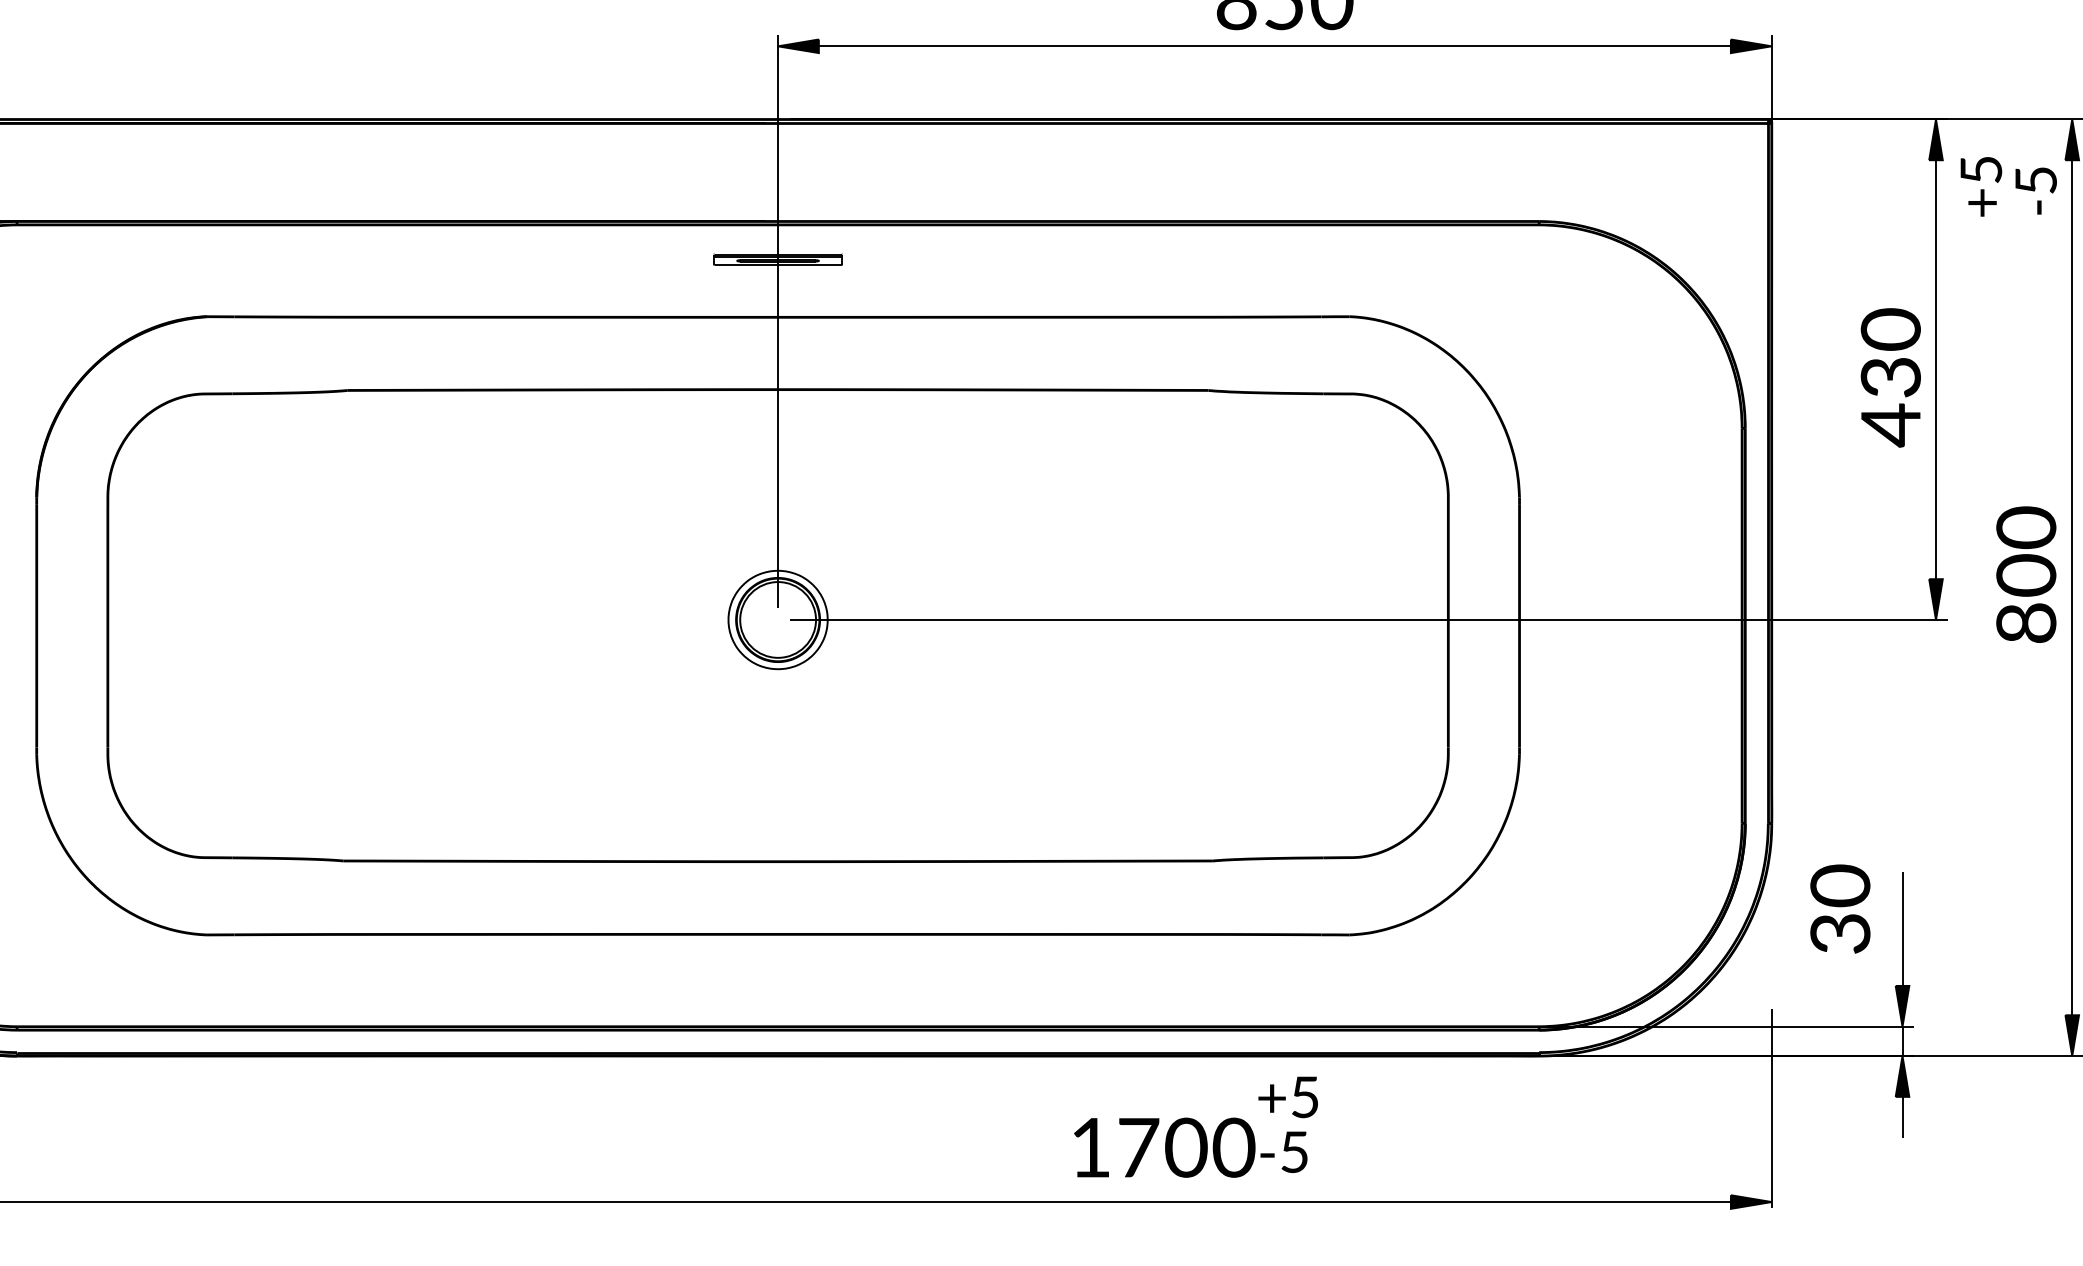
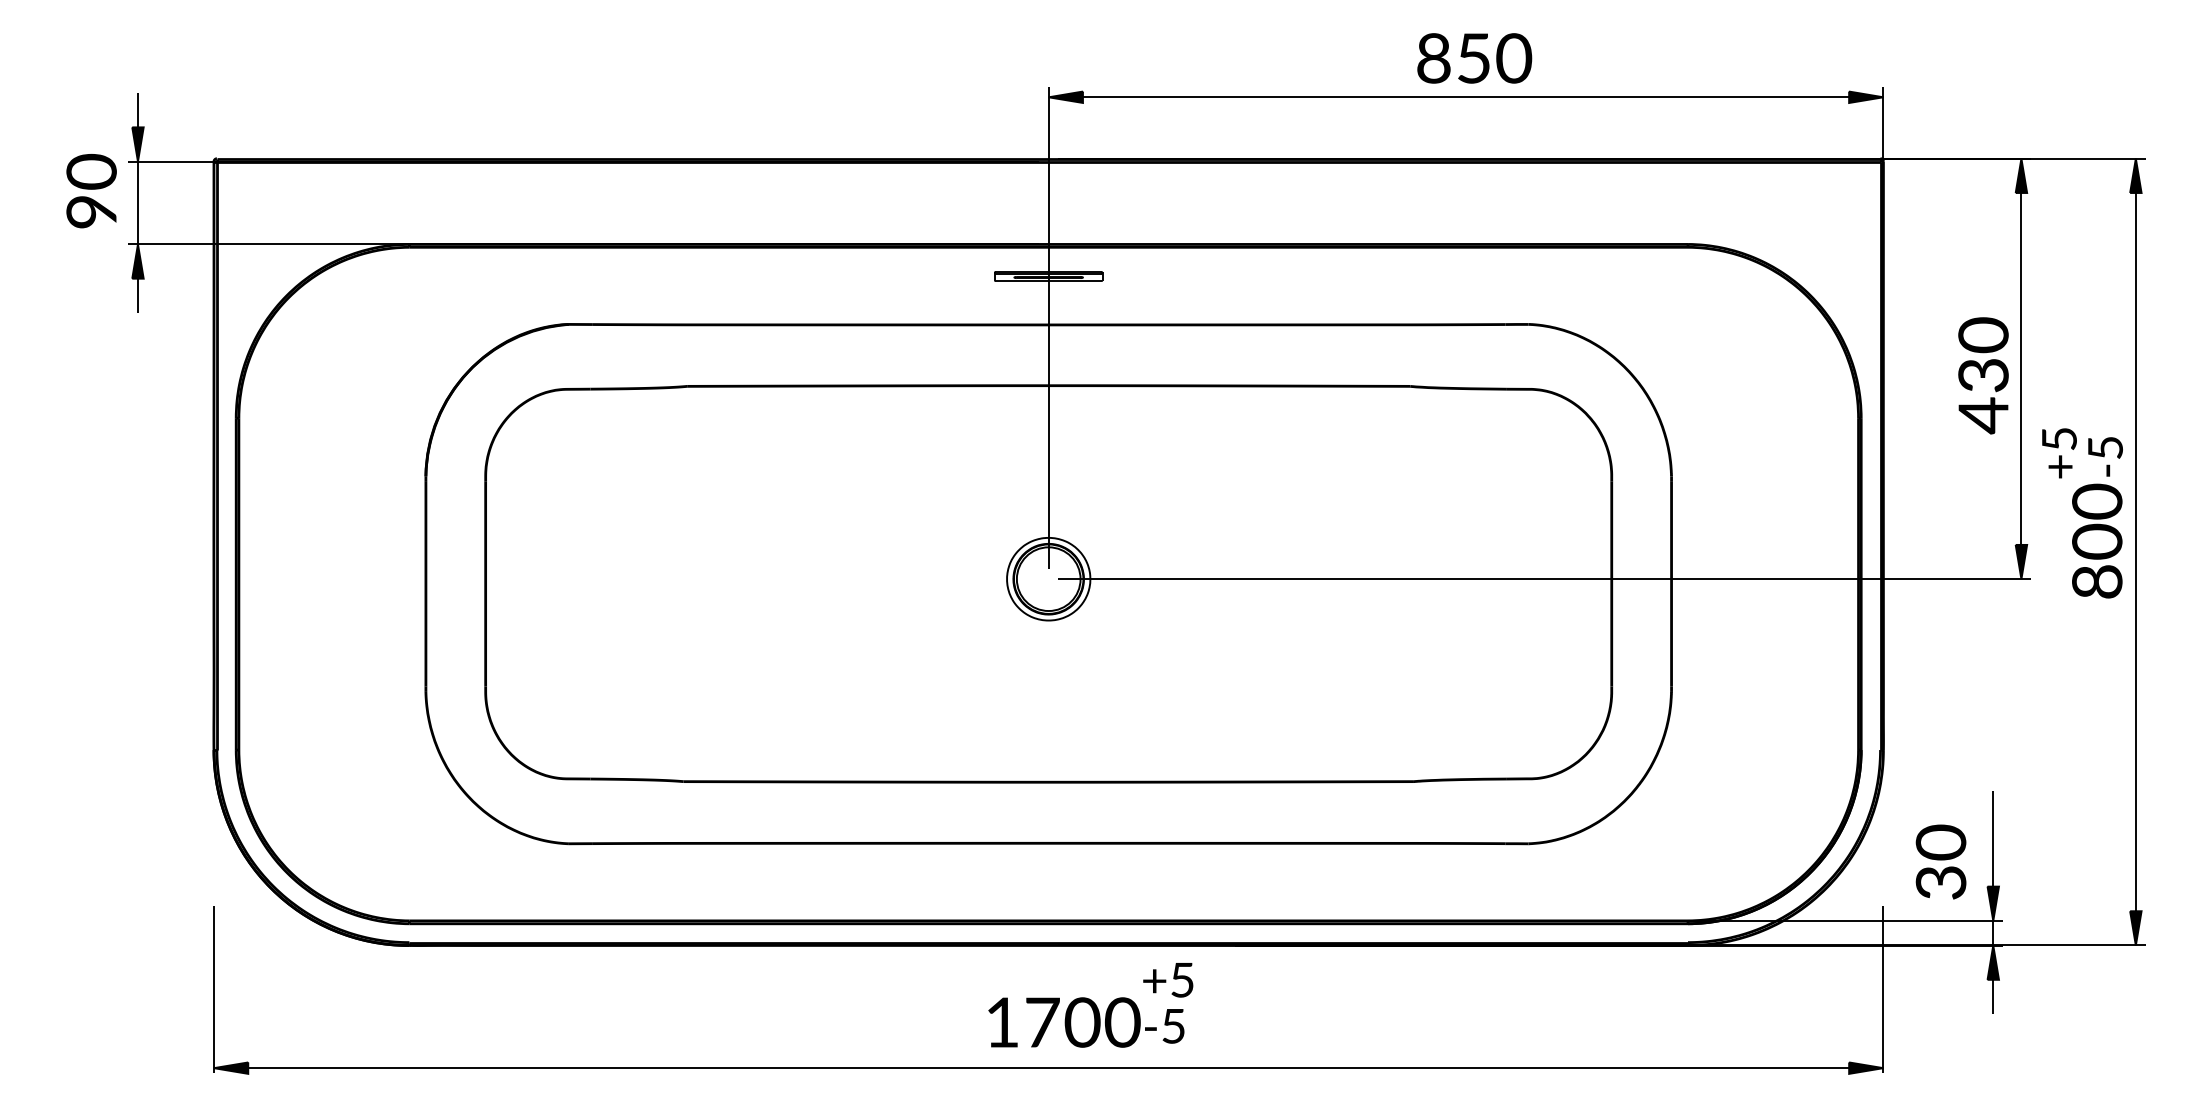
text: (2008, 187) -> (2082, 453), moved
text: (1839, 908) -> (1940, 861), moved
text: (1195, 1127) -> (1090, 1005), moved

